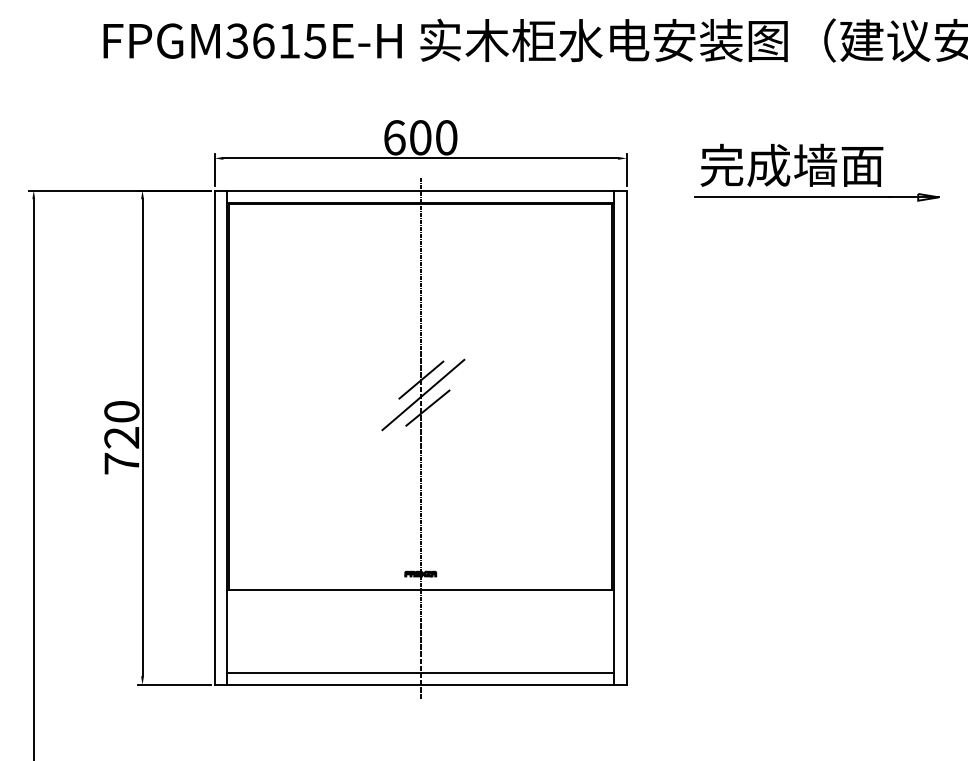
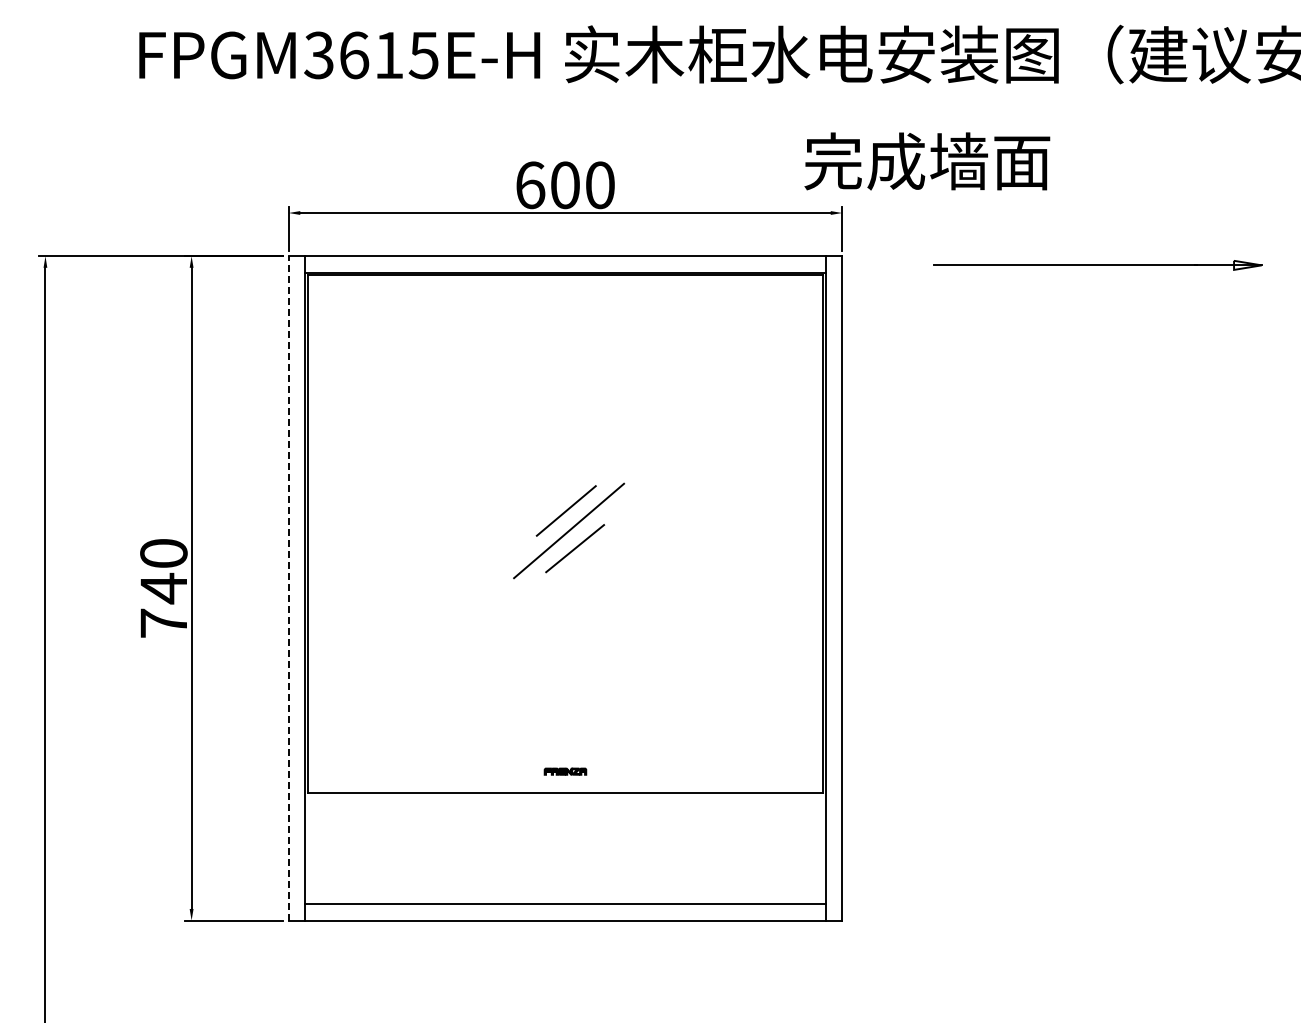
text: (792, 165) -> (927, 161), moved
text: (121, 437) -> (163, 588), 720 -> 740
line: (214, 437) -> (288, 587), solid -> dashed
line: (420, 437) -> (565, 587), removed

